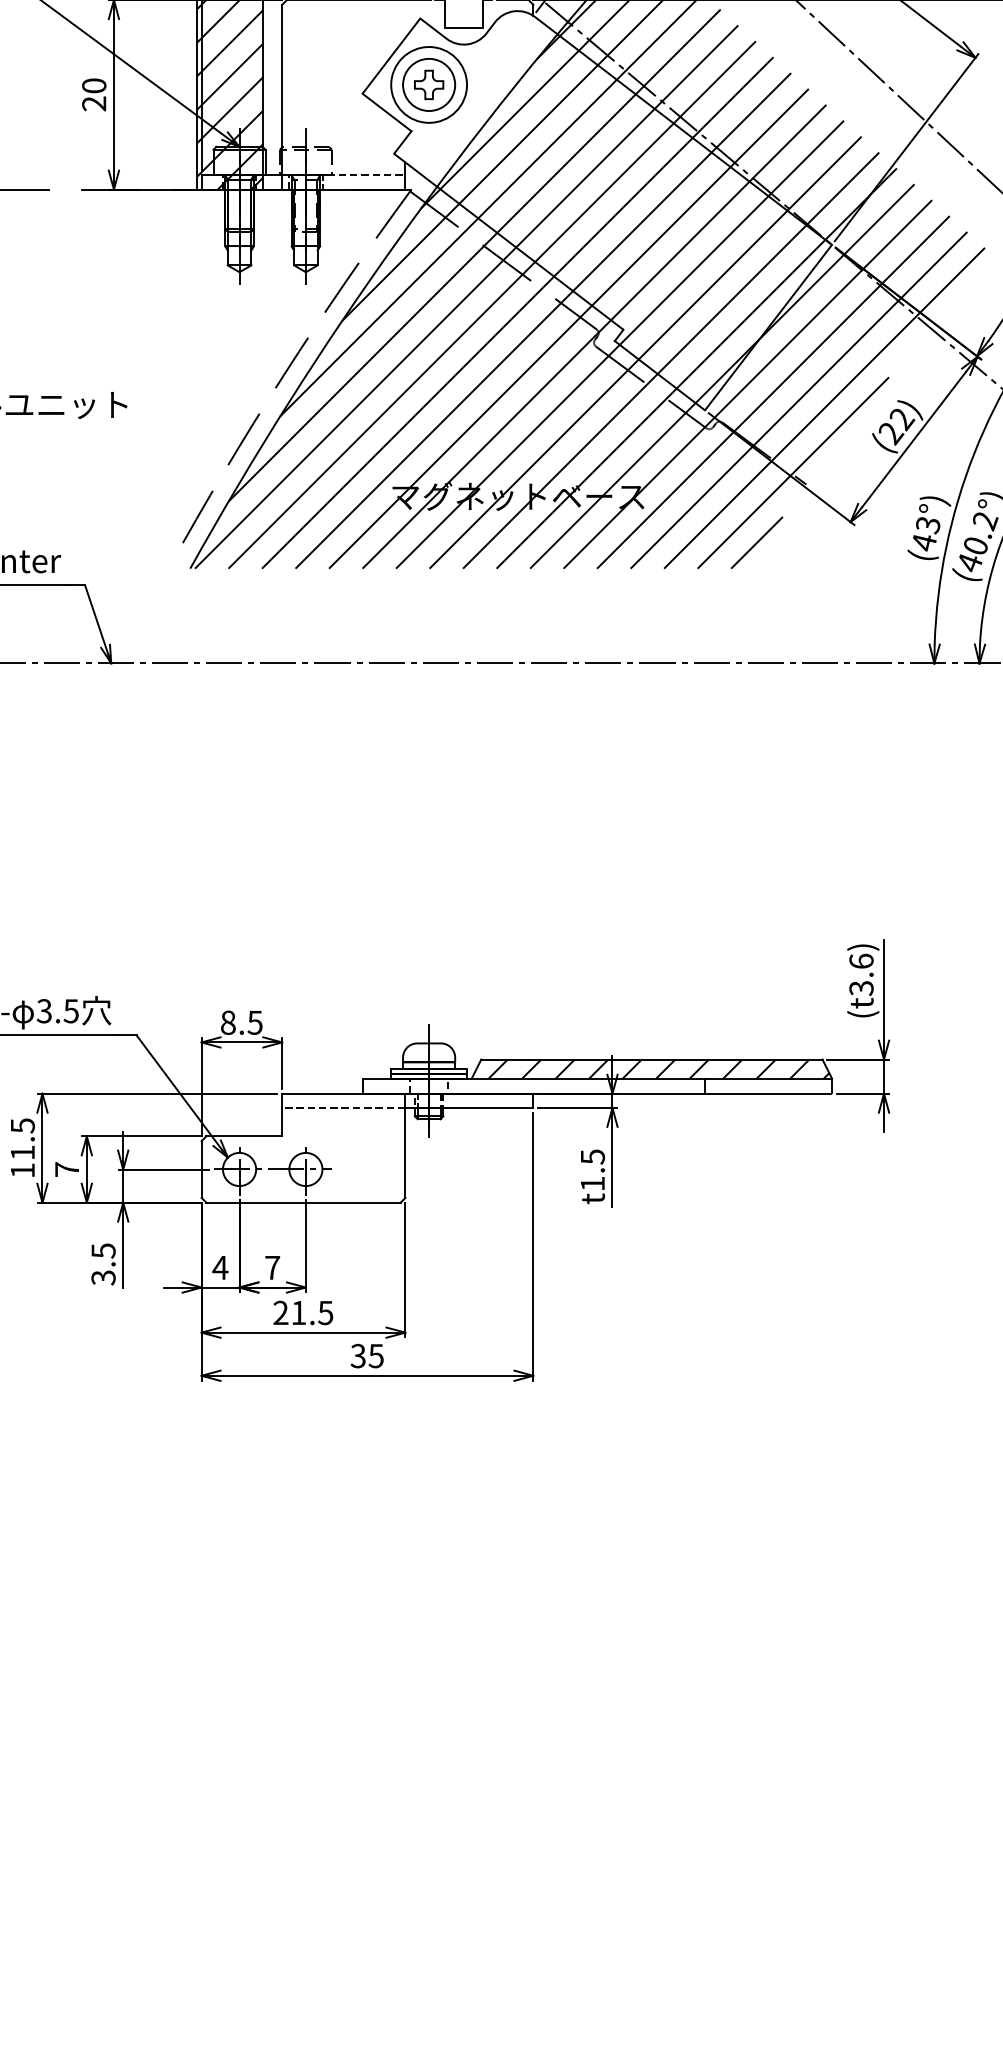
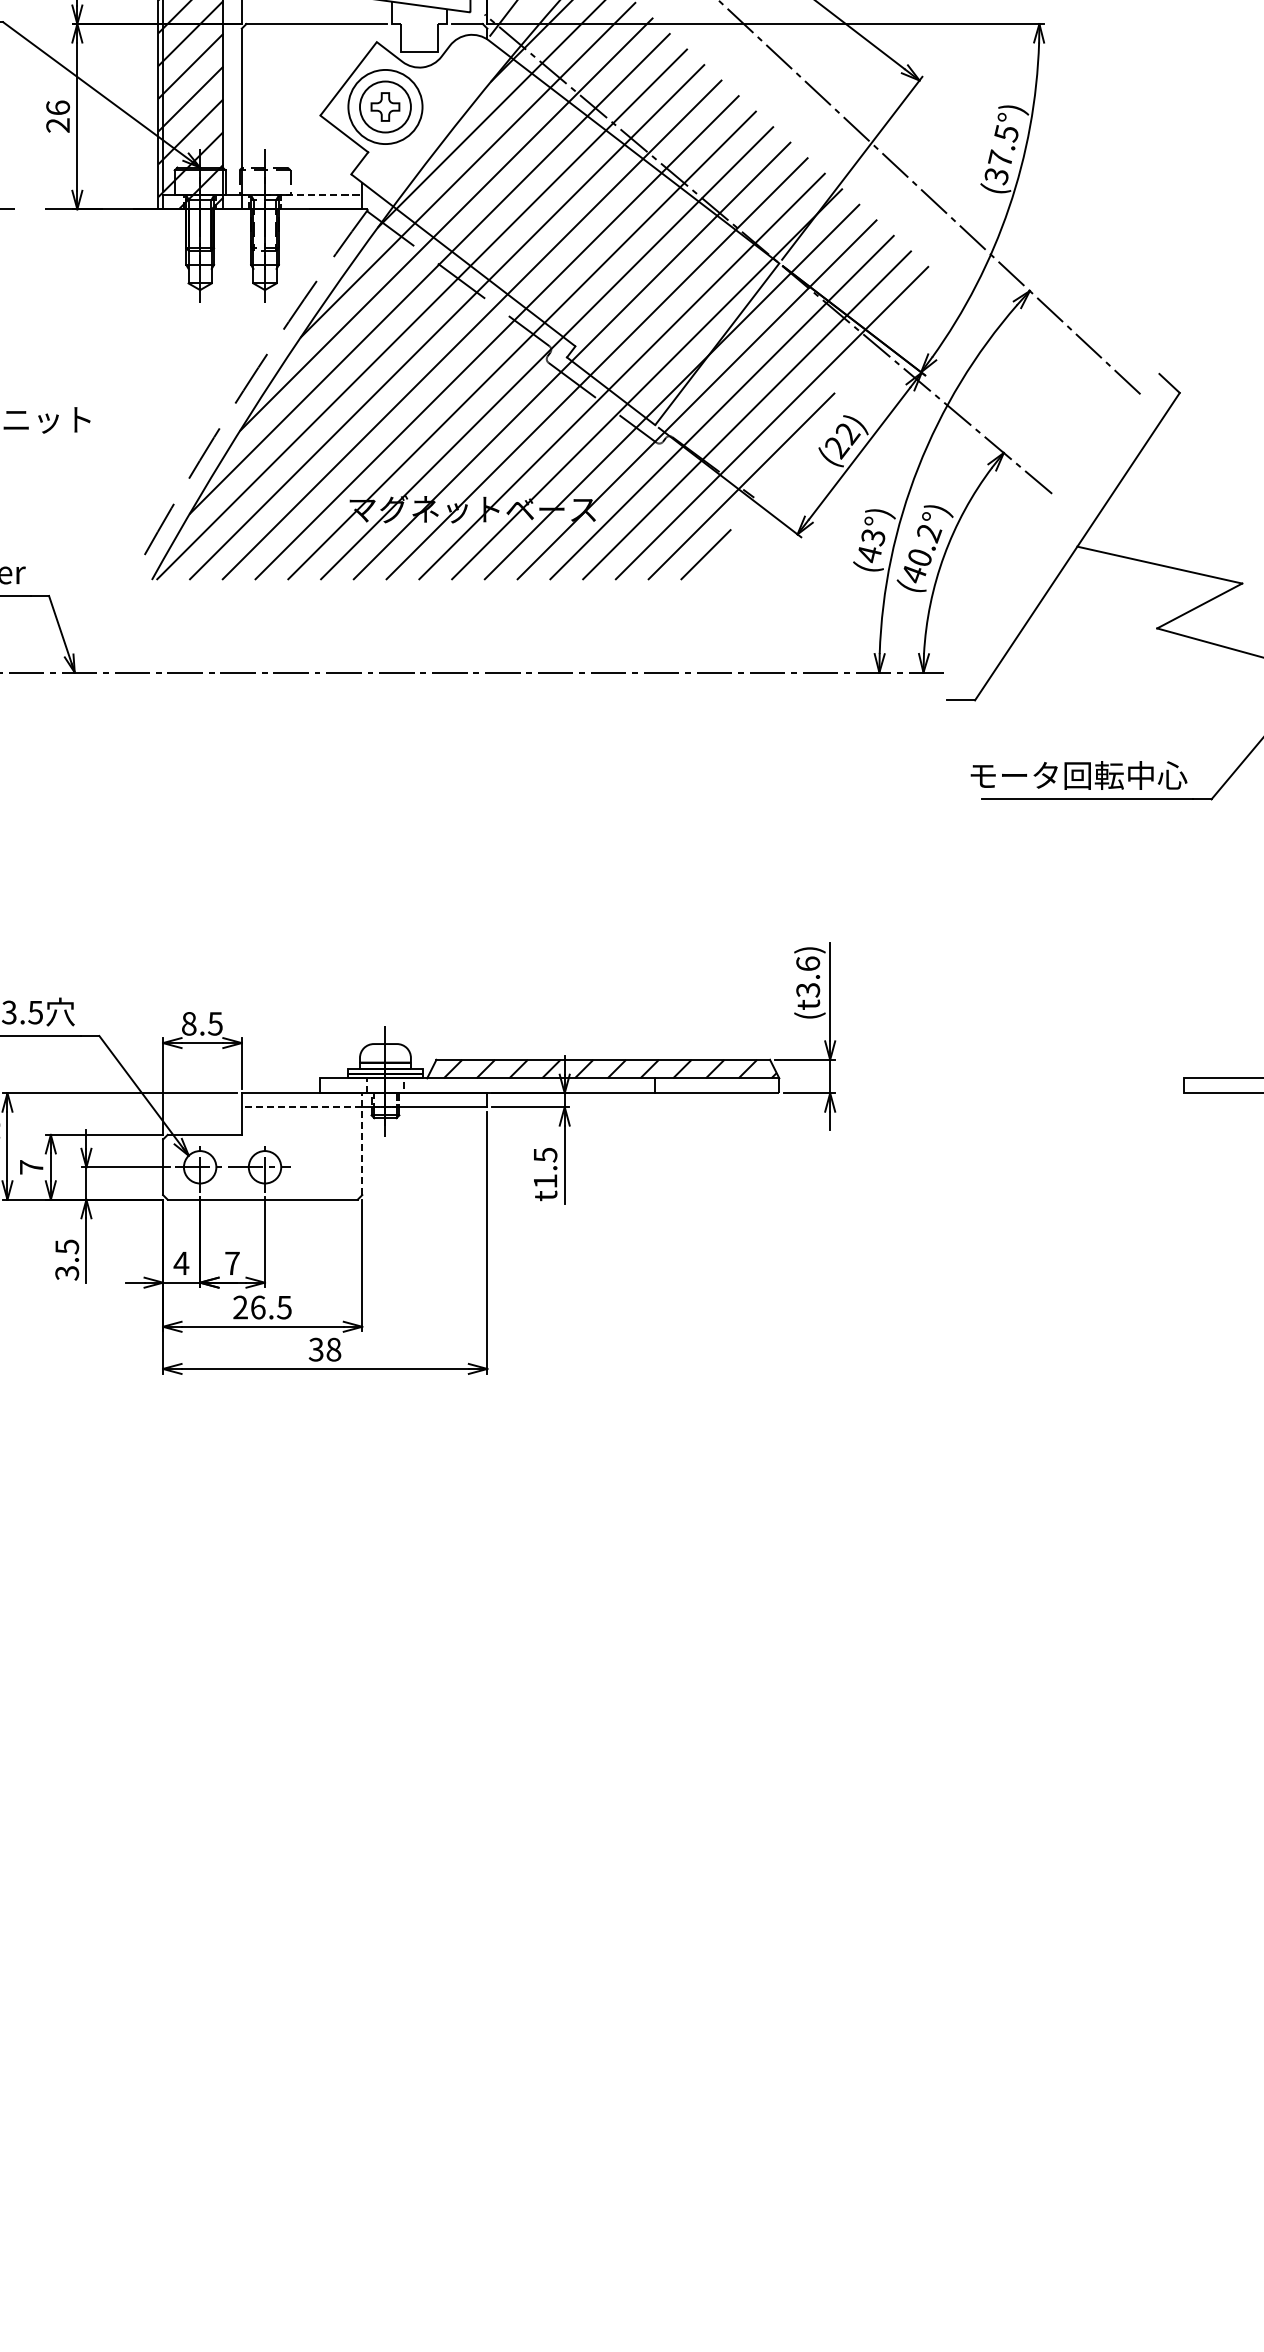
text: (93, 85) -> (57, 107), 20 -> 26
line: (405, 1146) -> (362, 1144), solid -> dashed
text: (299, 1312) -> (258, 1307), 21.5 -> 26.5
text: (375, 1355) -> (333, 1349), 35 -> 38

